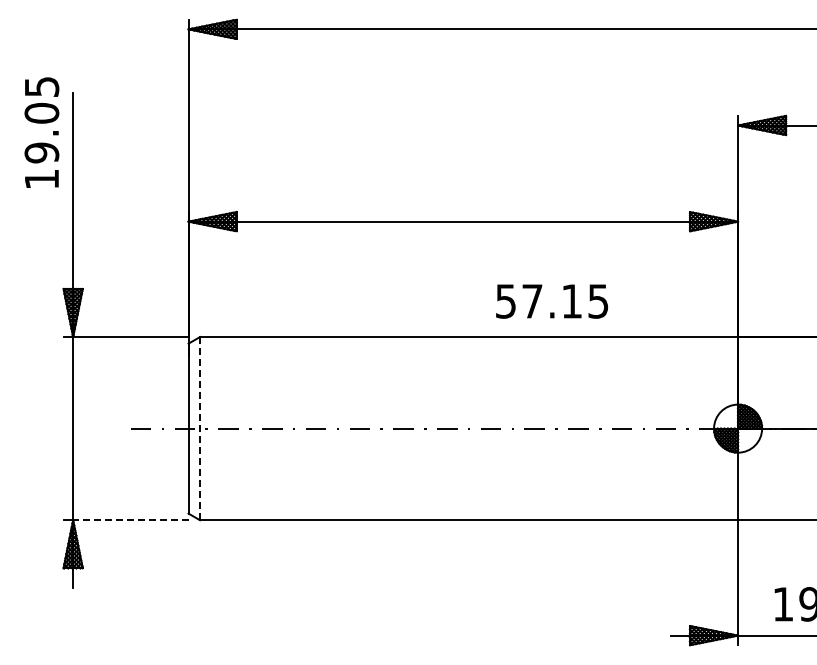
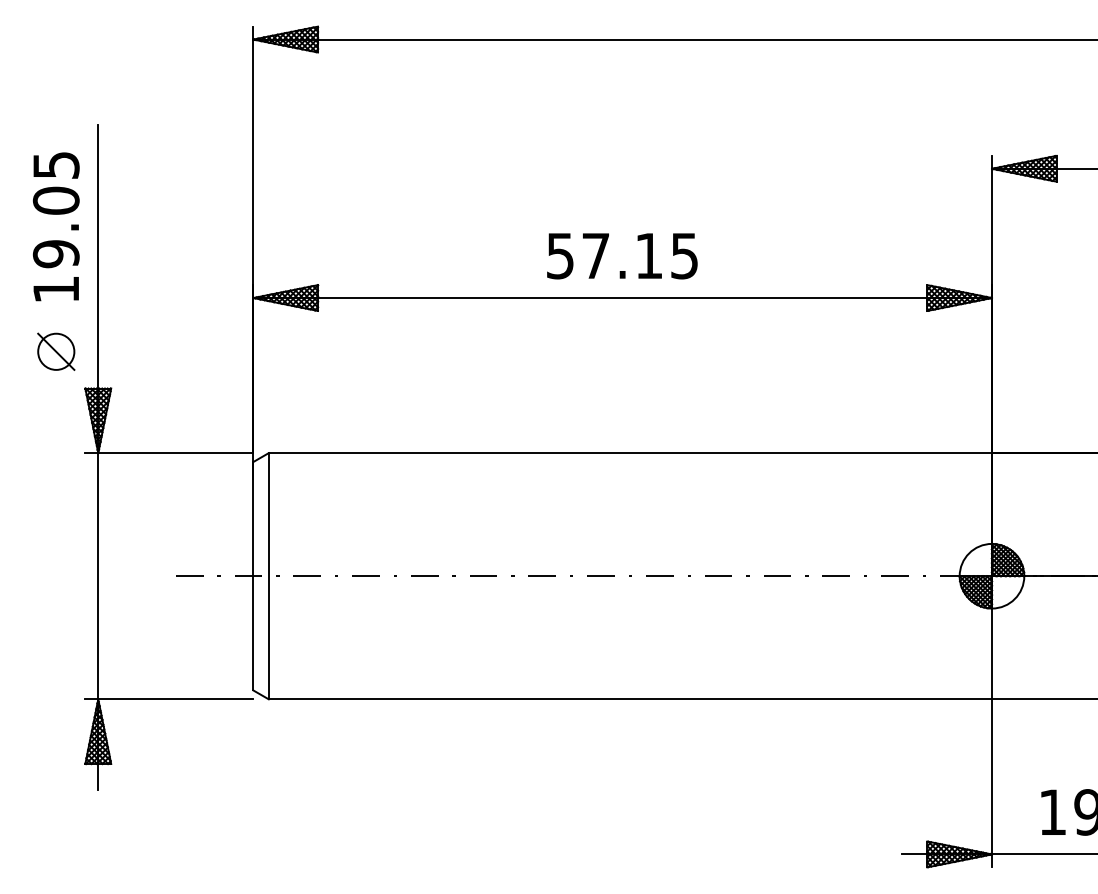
text: (41, 132) -> (55, 226), moved
part: (41, 261) -> (55, 351), added
text: (552, 301) -> (622, 256), moved
line: (200, 428) -> (269, 576), dashed -> solid
line: (130, 520) -> (175, 699), dashed -> solid

